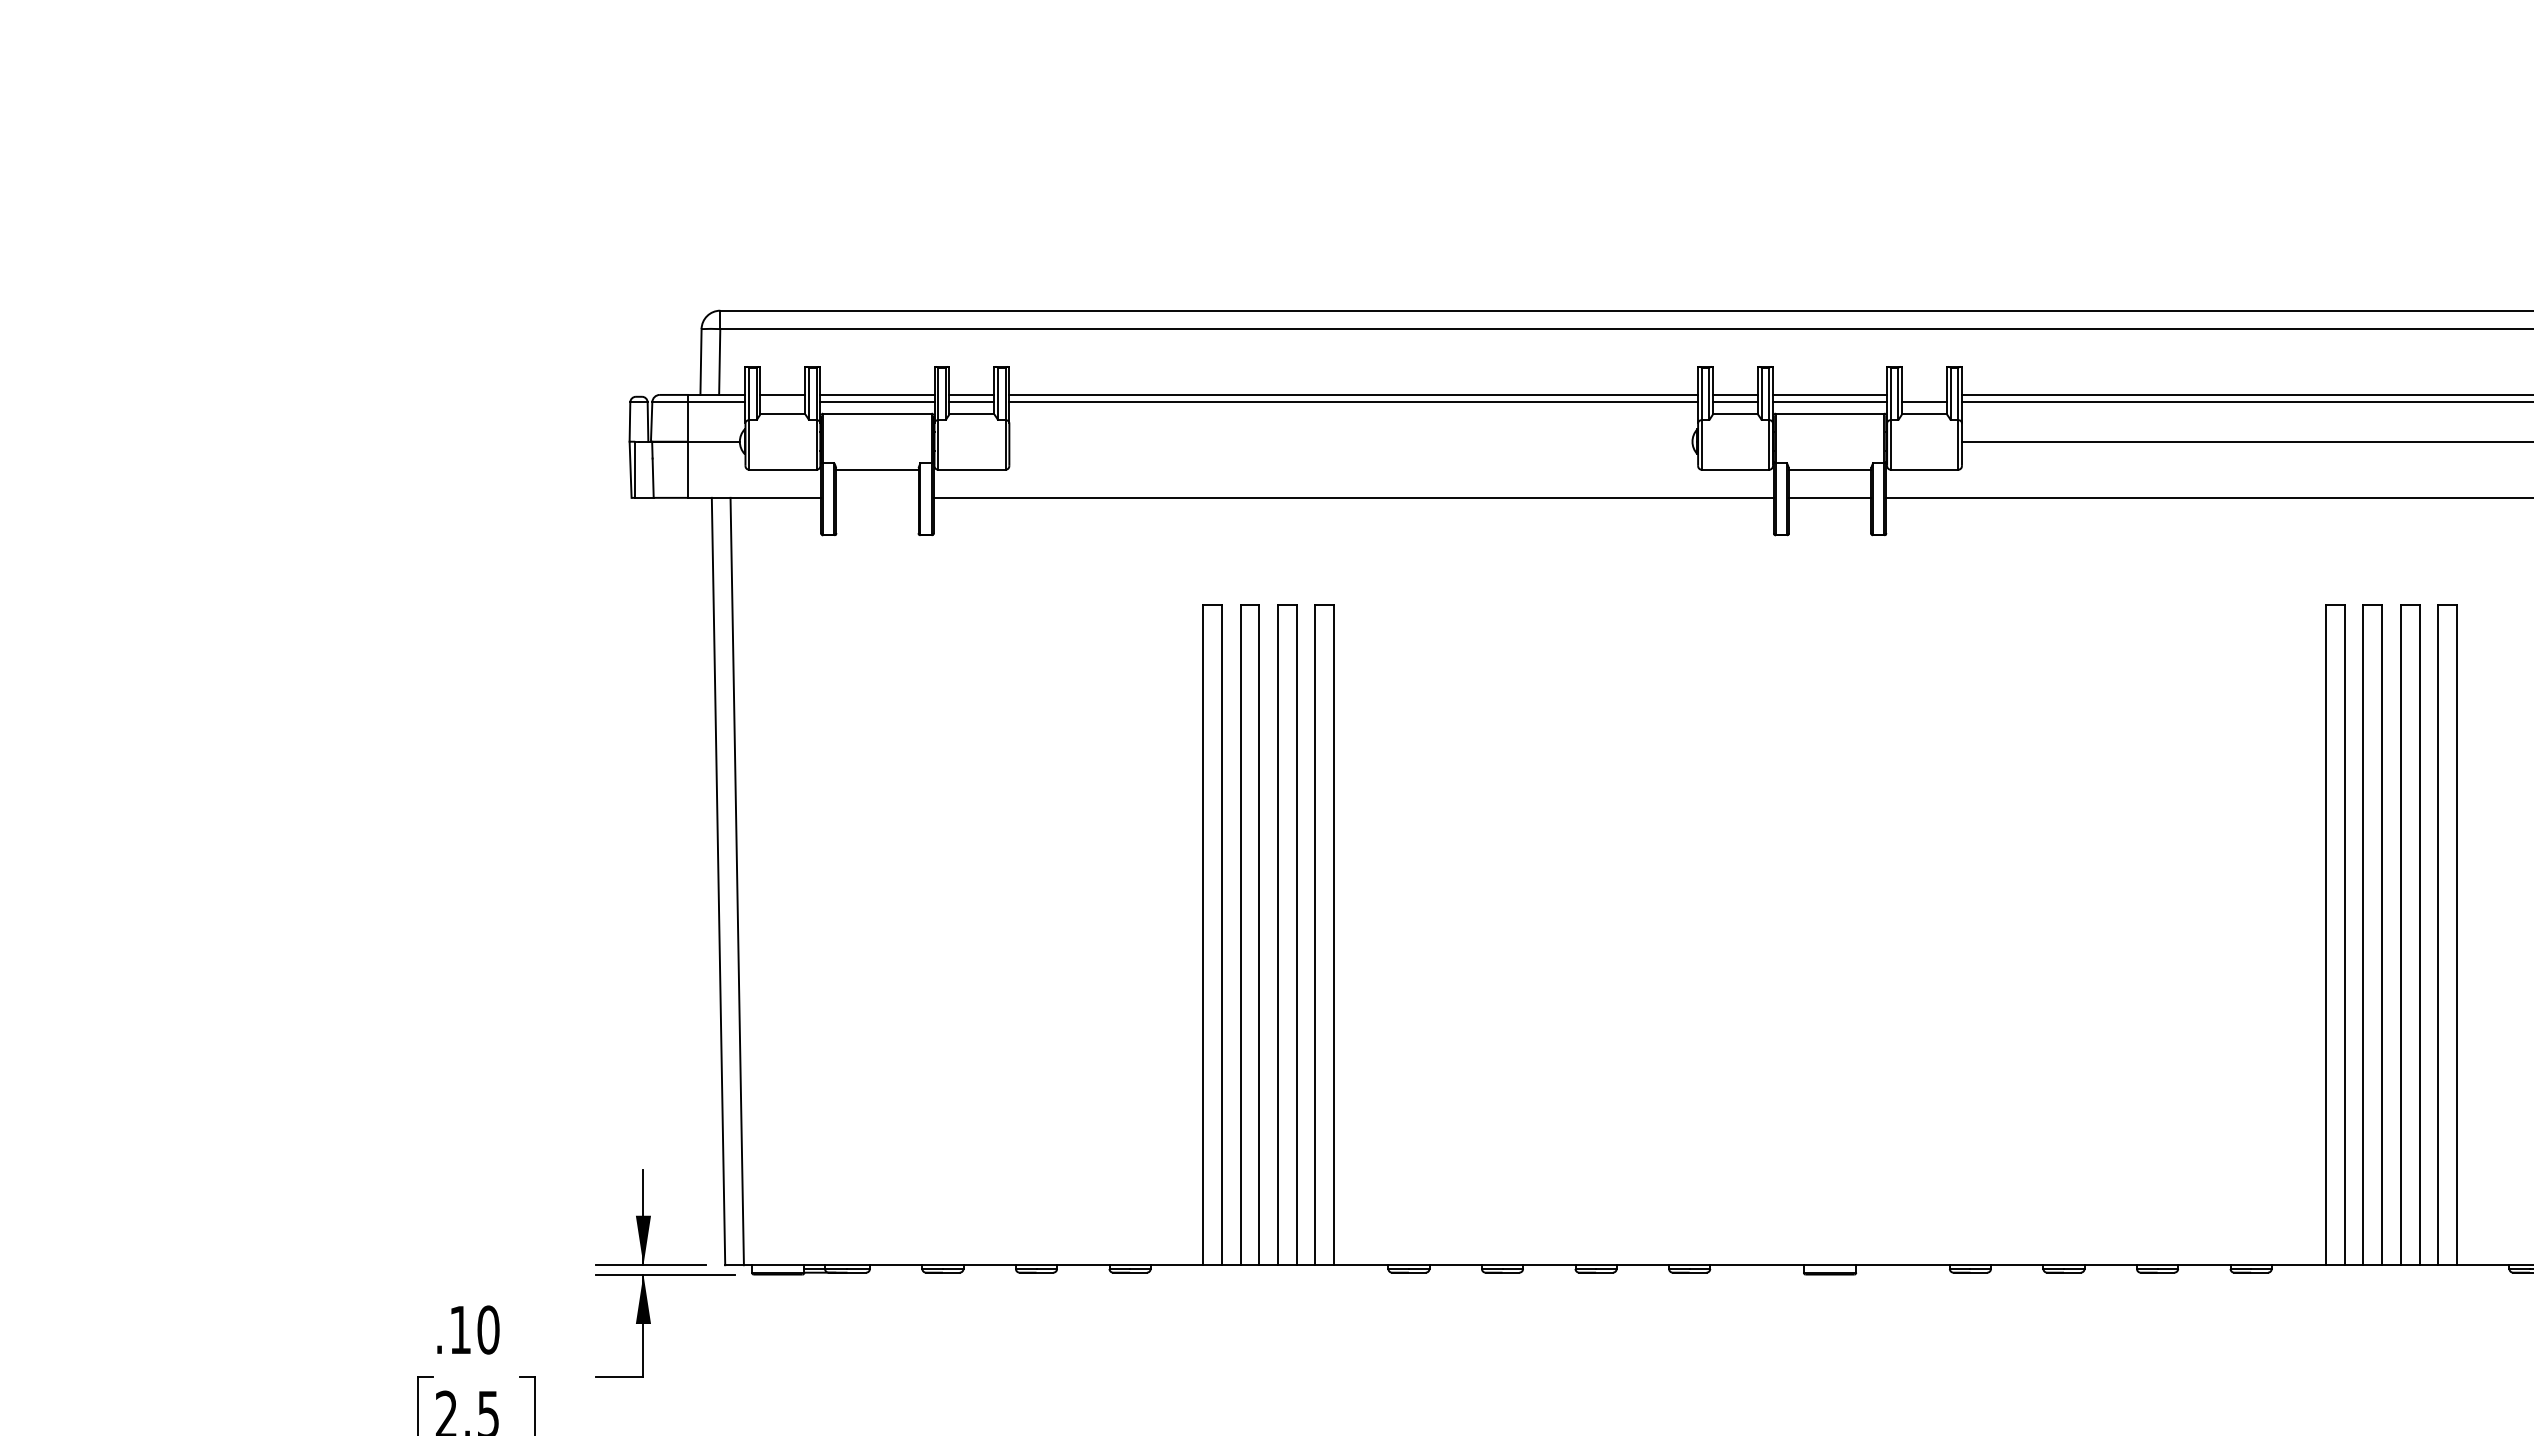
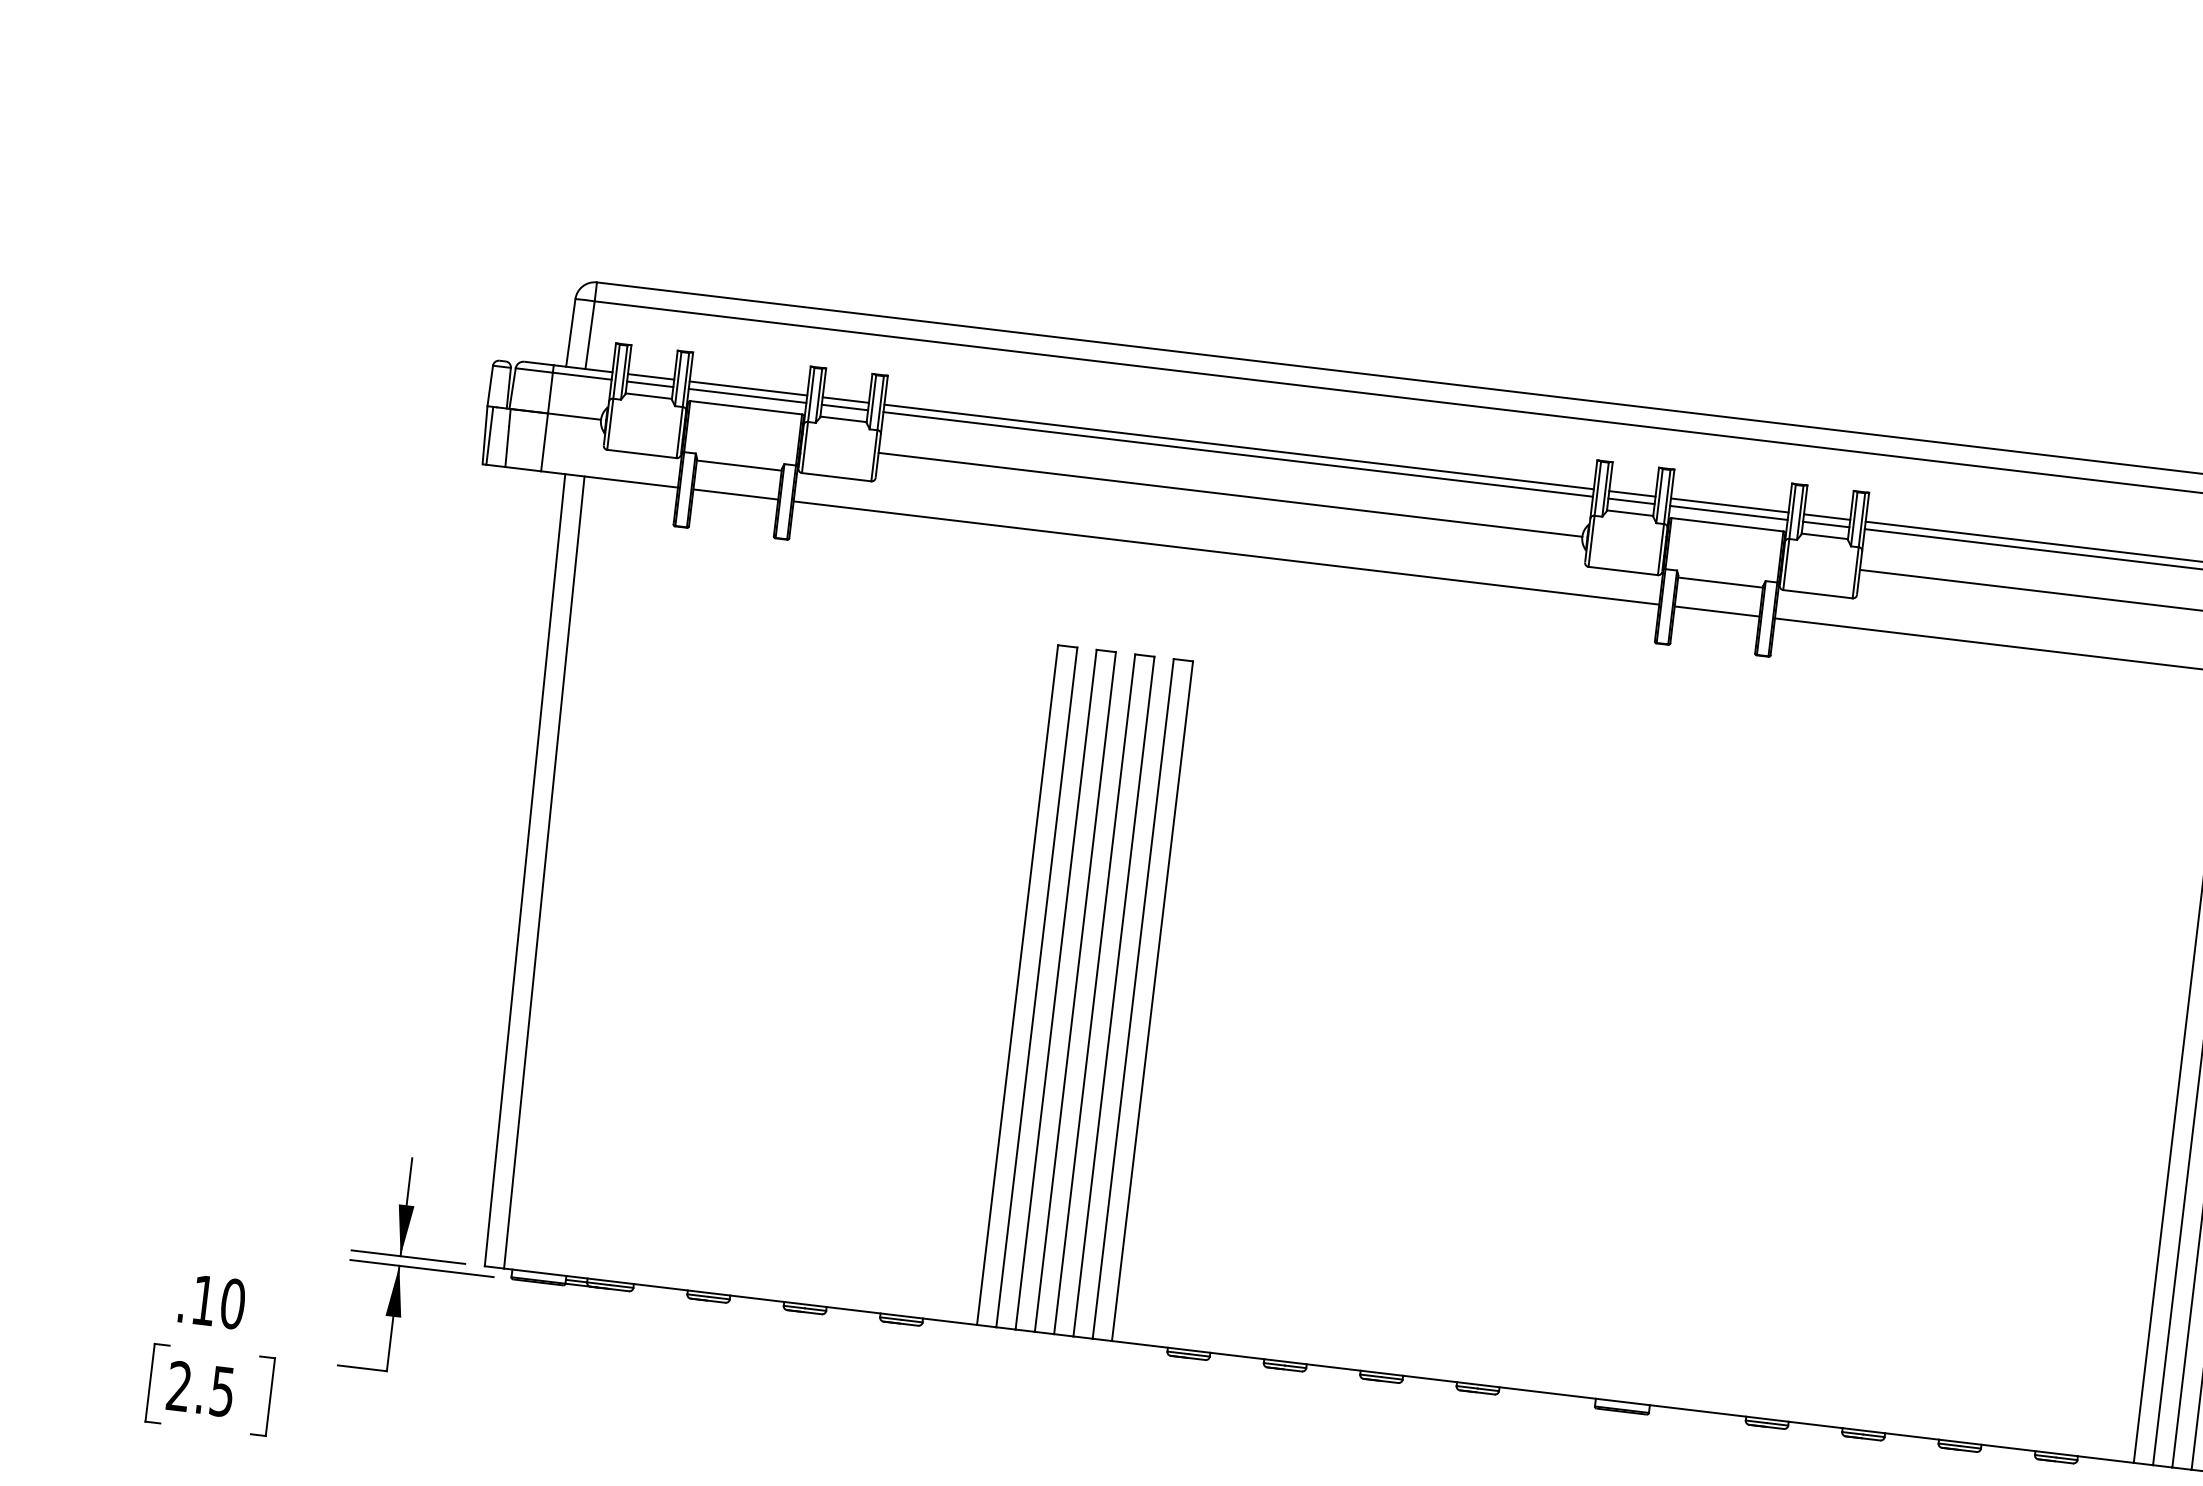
line: (1924, 394) -> (1827, 516), added
line: (782, 402) -> (649, 384), added
line: (1350, 441) -> (1230, 494), added
line: (877, 497) -> (735, 494), added

